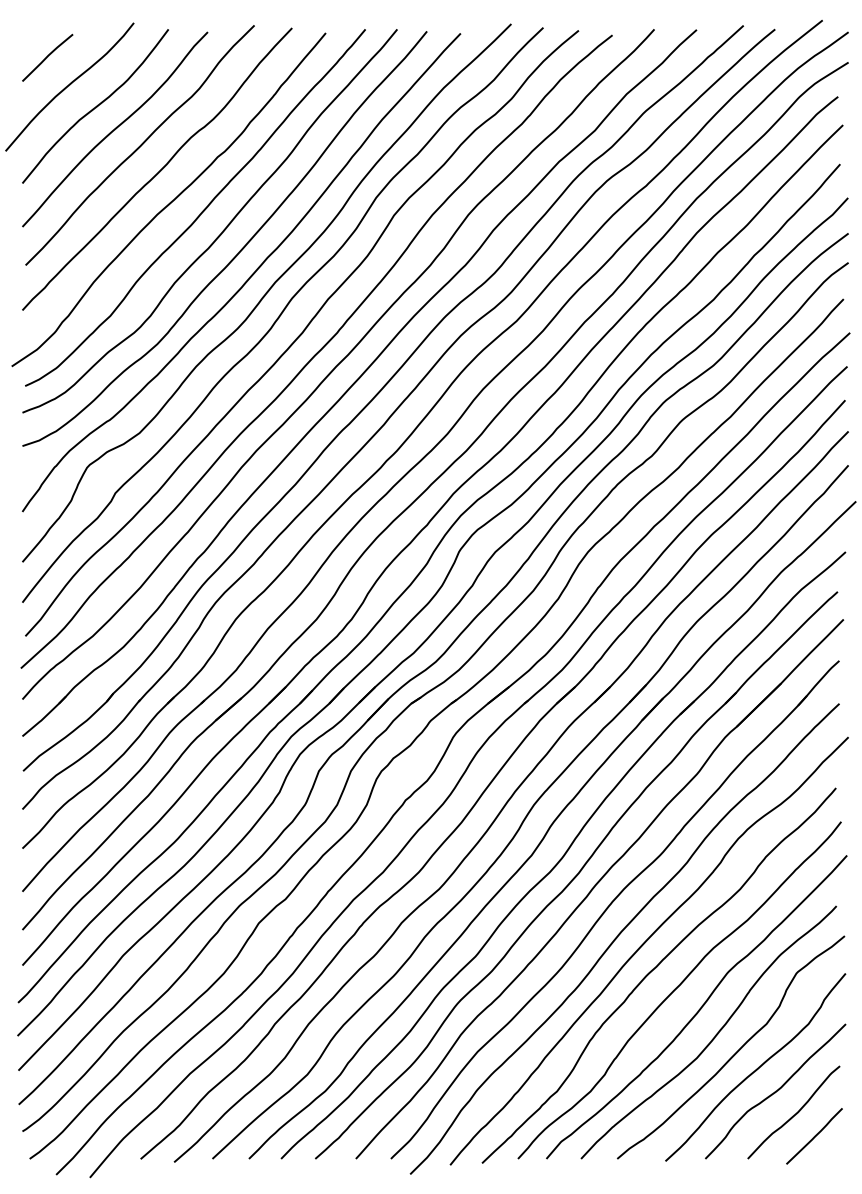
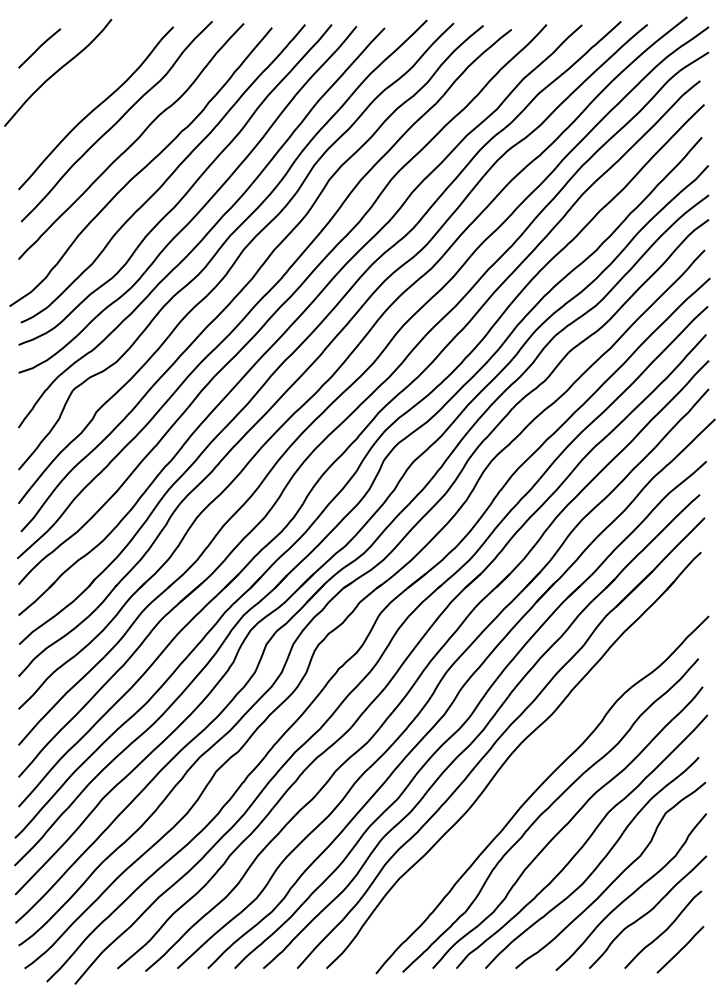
curve: (95, 105) -> (79, 88), removed
curve: (620, 935) -> (518, 781), removed

